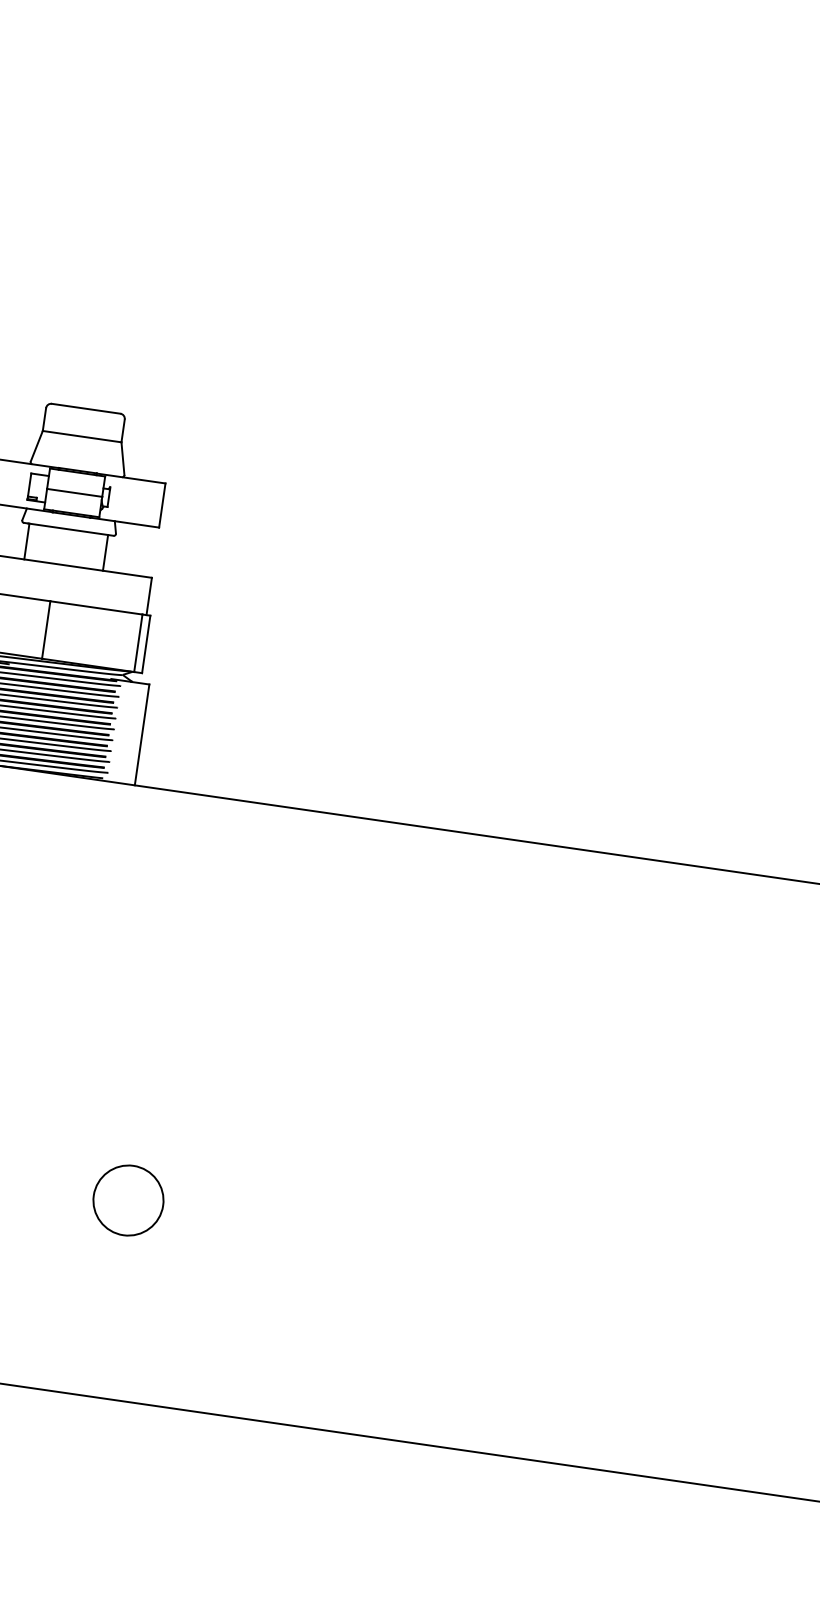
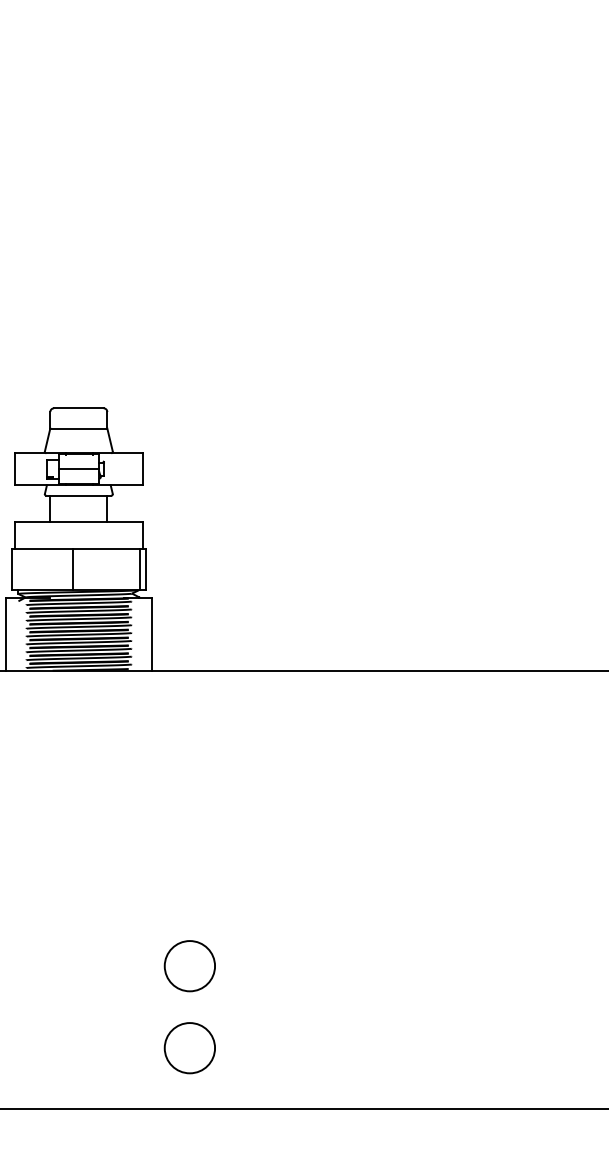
circle: (111, 1314) -> (189, 1048), added

